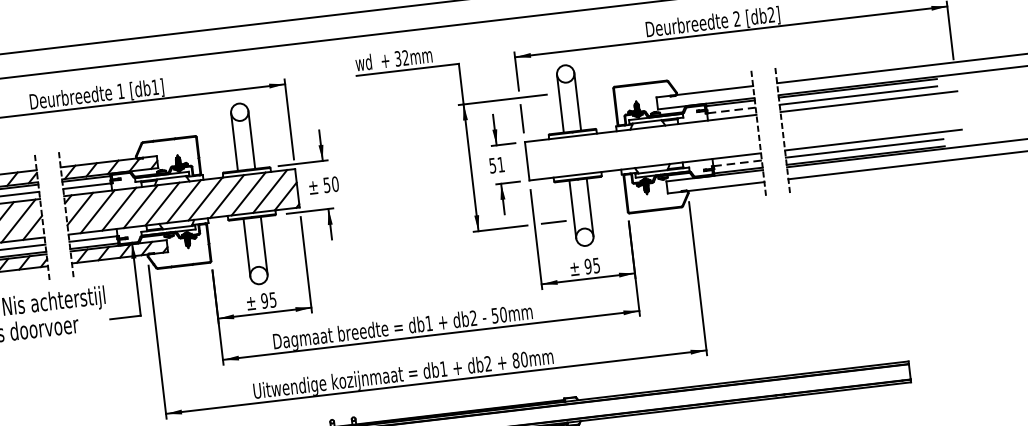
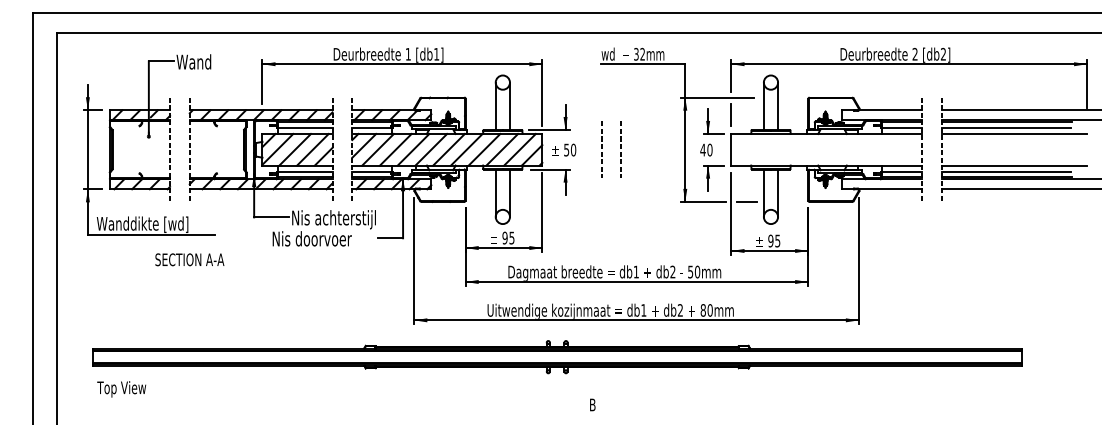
line: (732, 110) -> (902, 128), dashed -> solid
line: (738, 163) -> (902, 171), dashed -> solid
text: (496, 164) -> (706, 149), 51 -> 40
line: (392, 175) -> (620, 148), added
line: (369, 179) -> (601, 149), added

